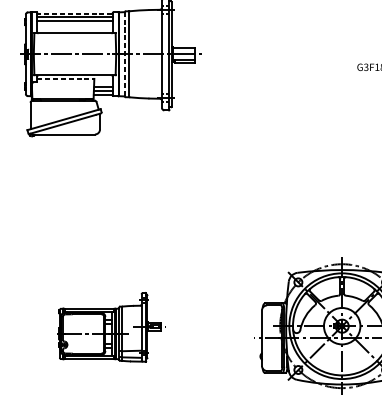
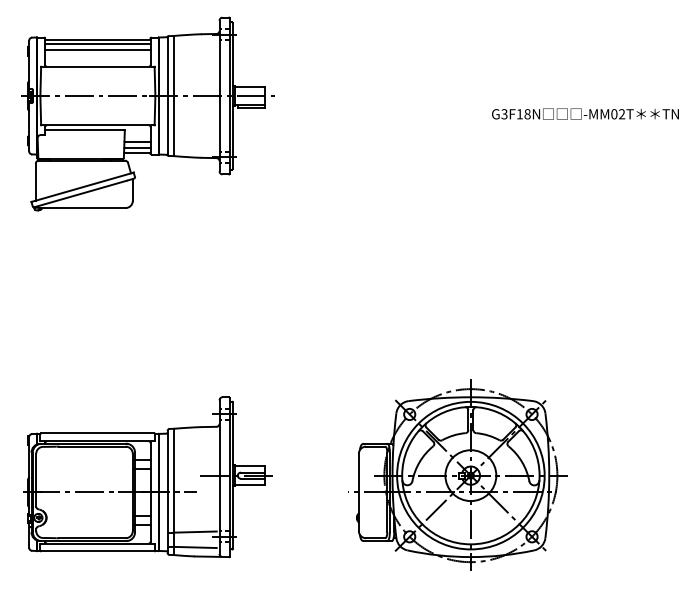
line: (74, 13) -> (97, 39), dashed -> solid
line: (124, 54) -> (167, 96), dashed -> solid
line: (65, 78) -> (84, 130), dashed -> solid
part: (110, 327) -> (147, 477), size x1.67

